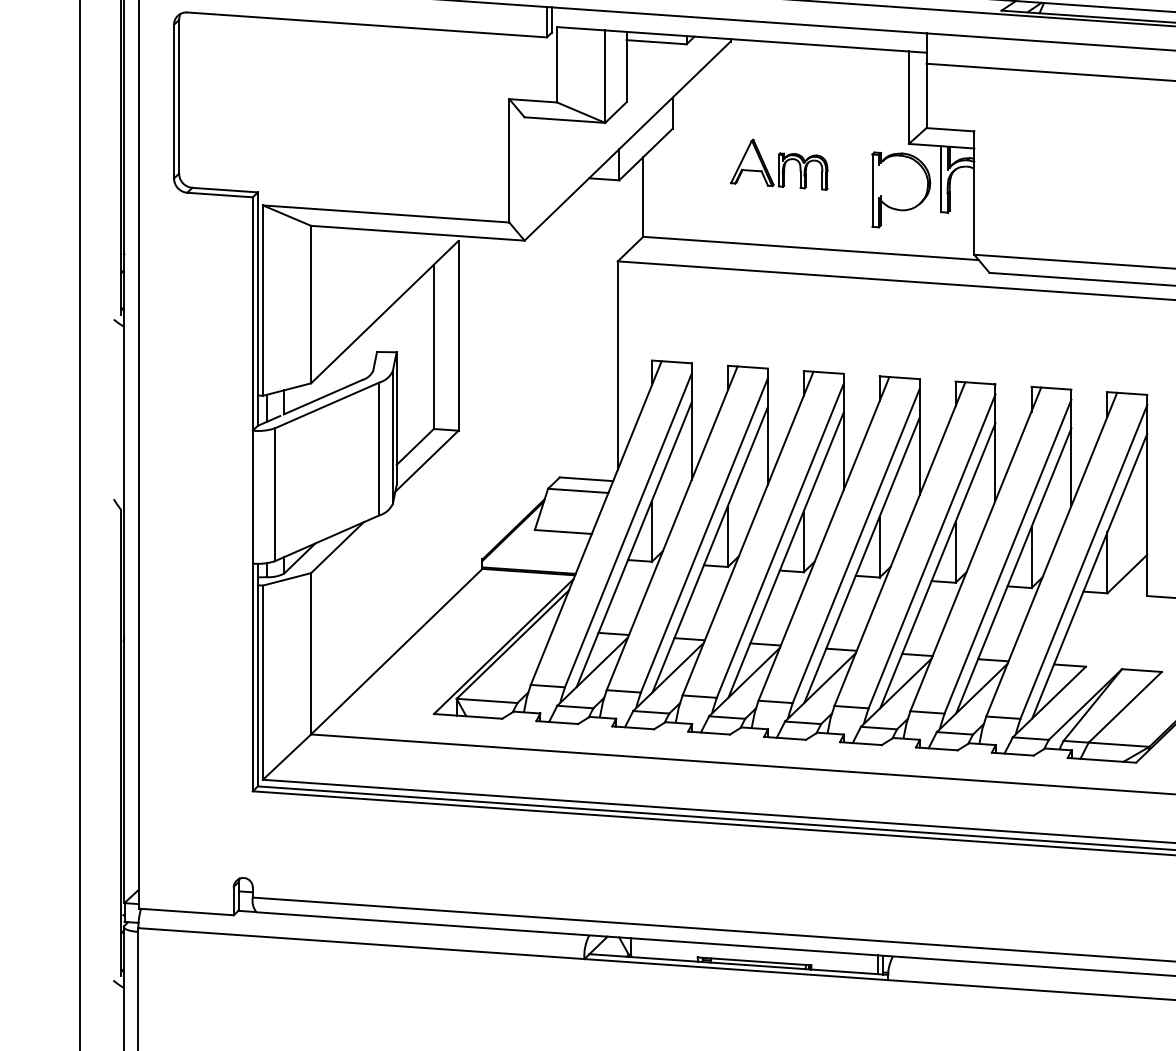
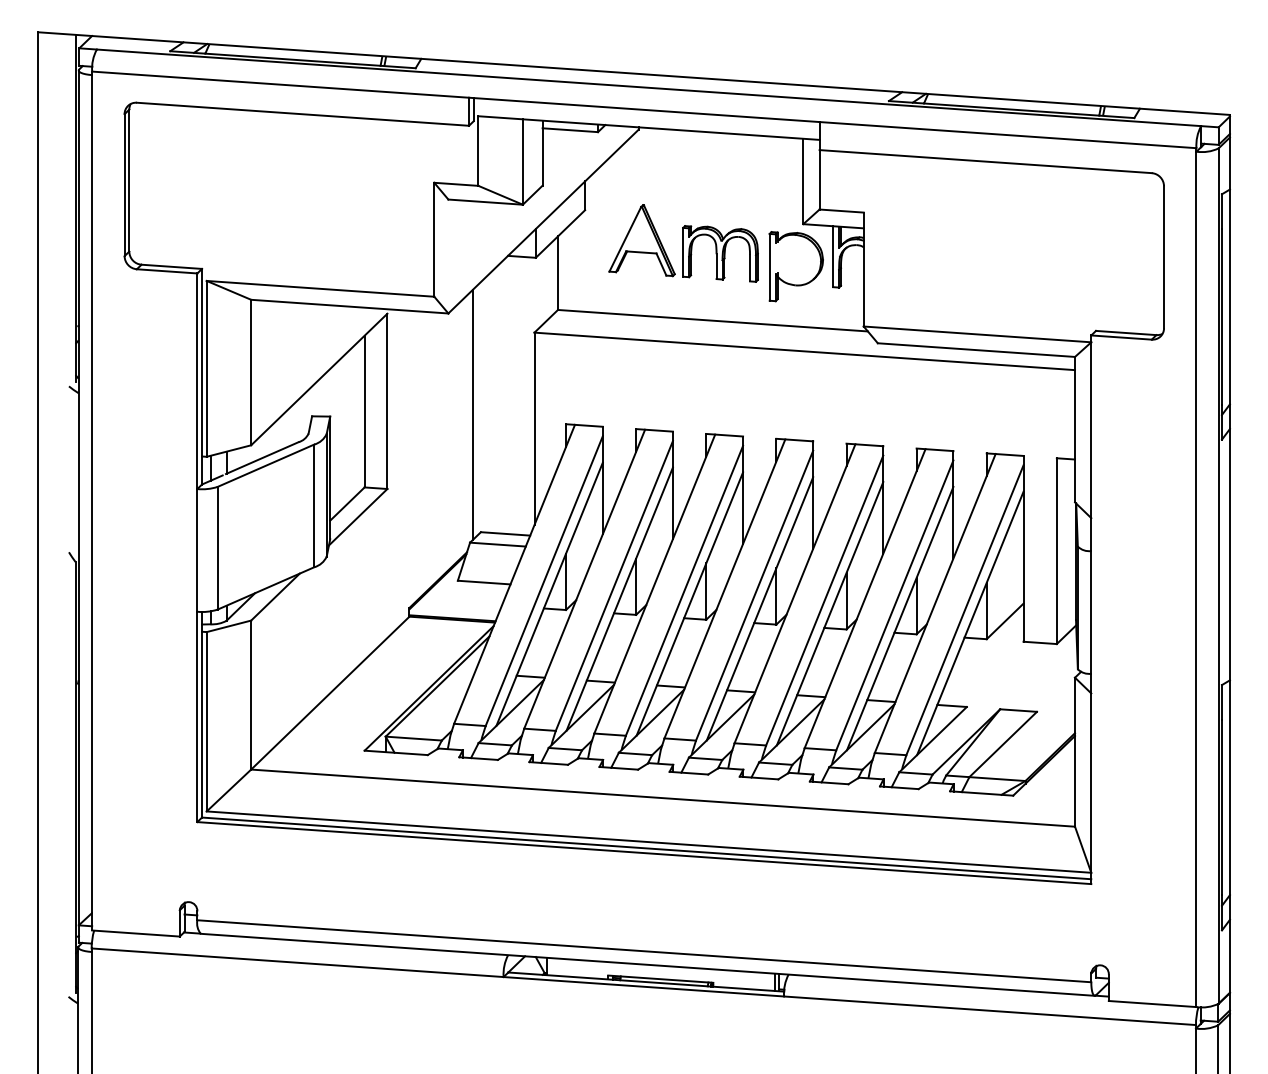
part: (779, 164) -> (683, 243), size x1.67
line: (550, 350) -> (472, 414), added

